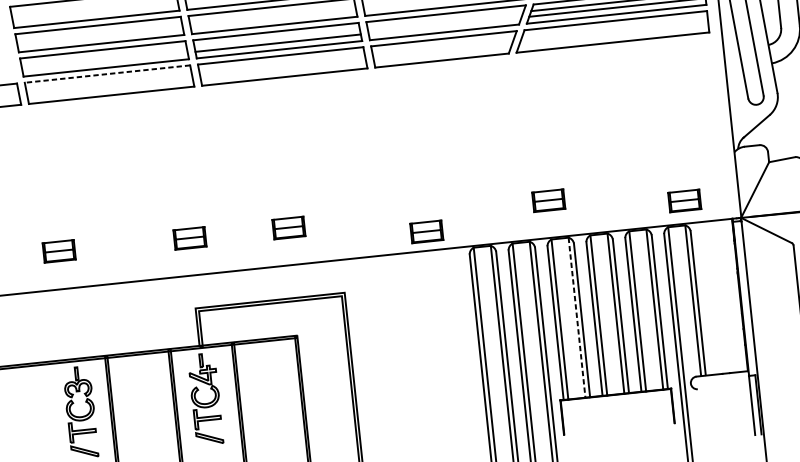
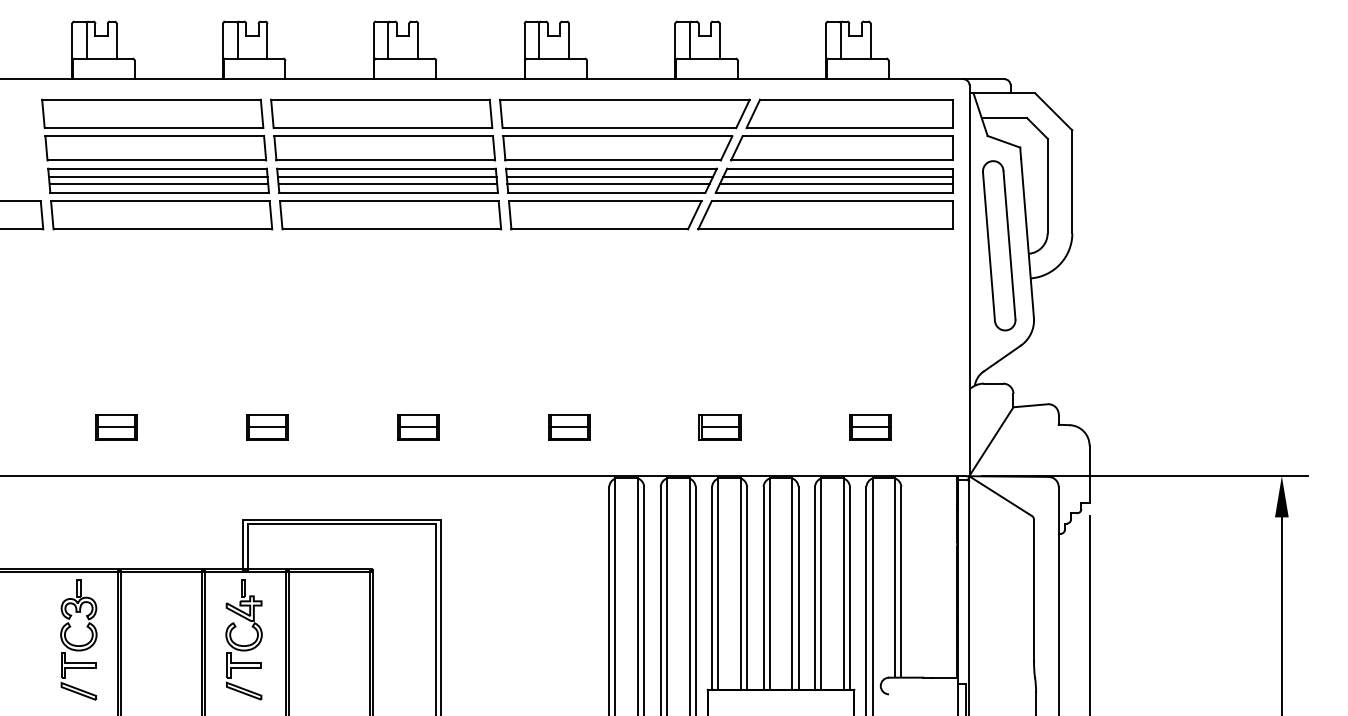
line: (445, 20) -> (609, 177), added
line: (445, 25) -> (608, 184), added
line: (276, 38) -> (386, 177), added
line: (103, 56) -> (157, 177), added
line: (104, 61) -> (158, 184), added
line: (106, 74) -> (159, 201), dashed -> solid
part: (684, 201) -> (870, 427), moved
part: (288, 228) -> (418, 427), moved
part: (426, 232) -> (569, 427), moved
part: (189, 238) -> (267, 427), moved
part: (58, 251) -> (116, 427), moved
line: (576, 317) -> (740, 584), dashed -> solid

